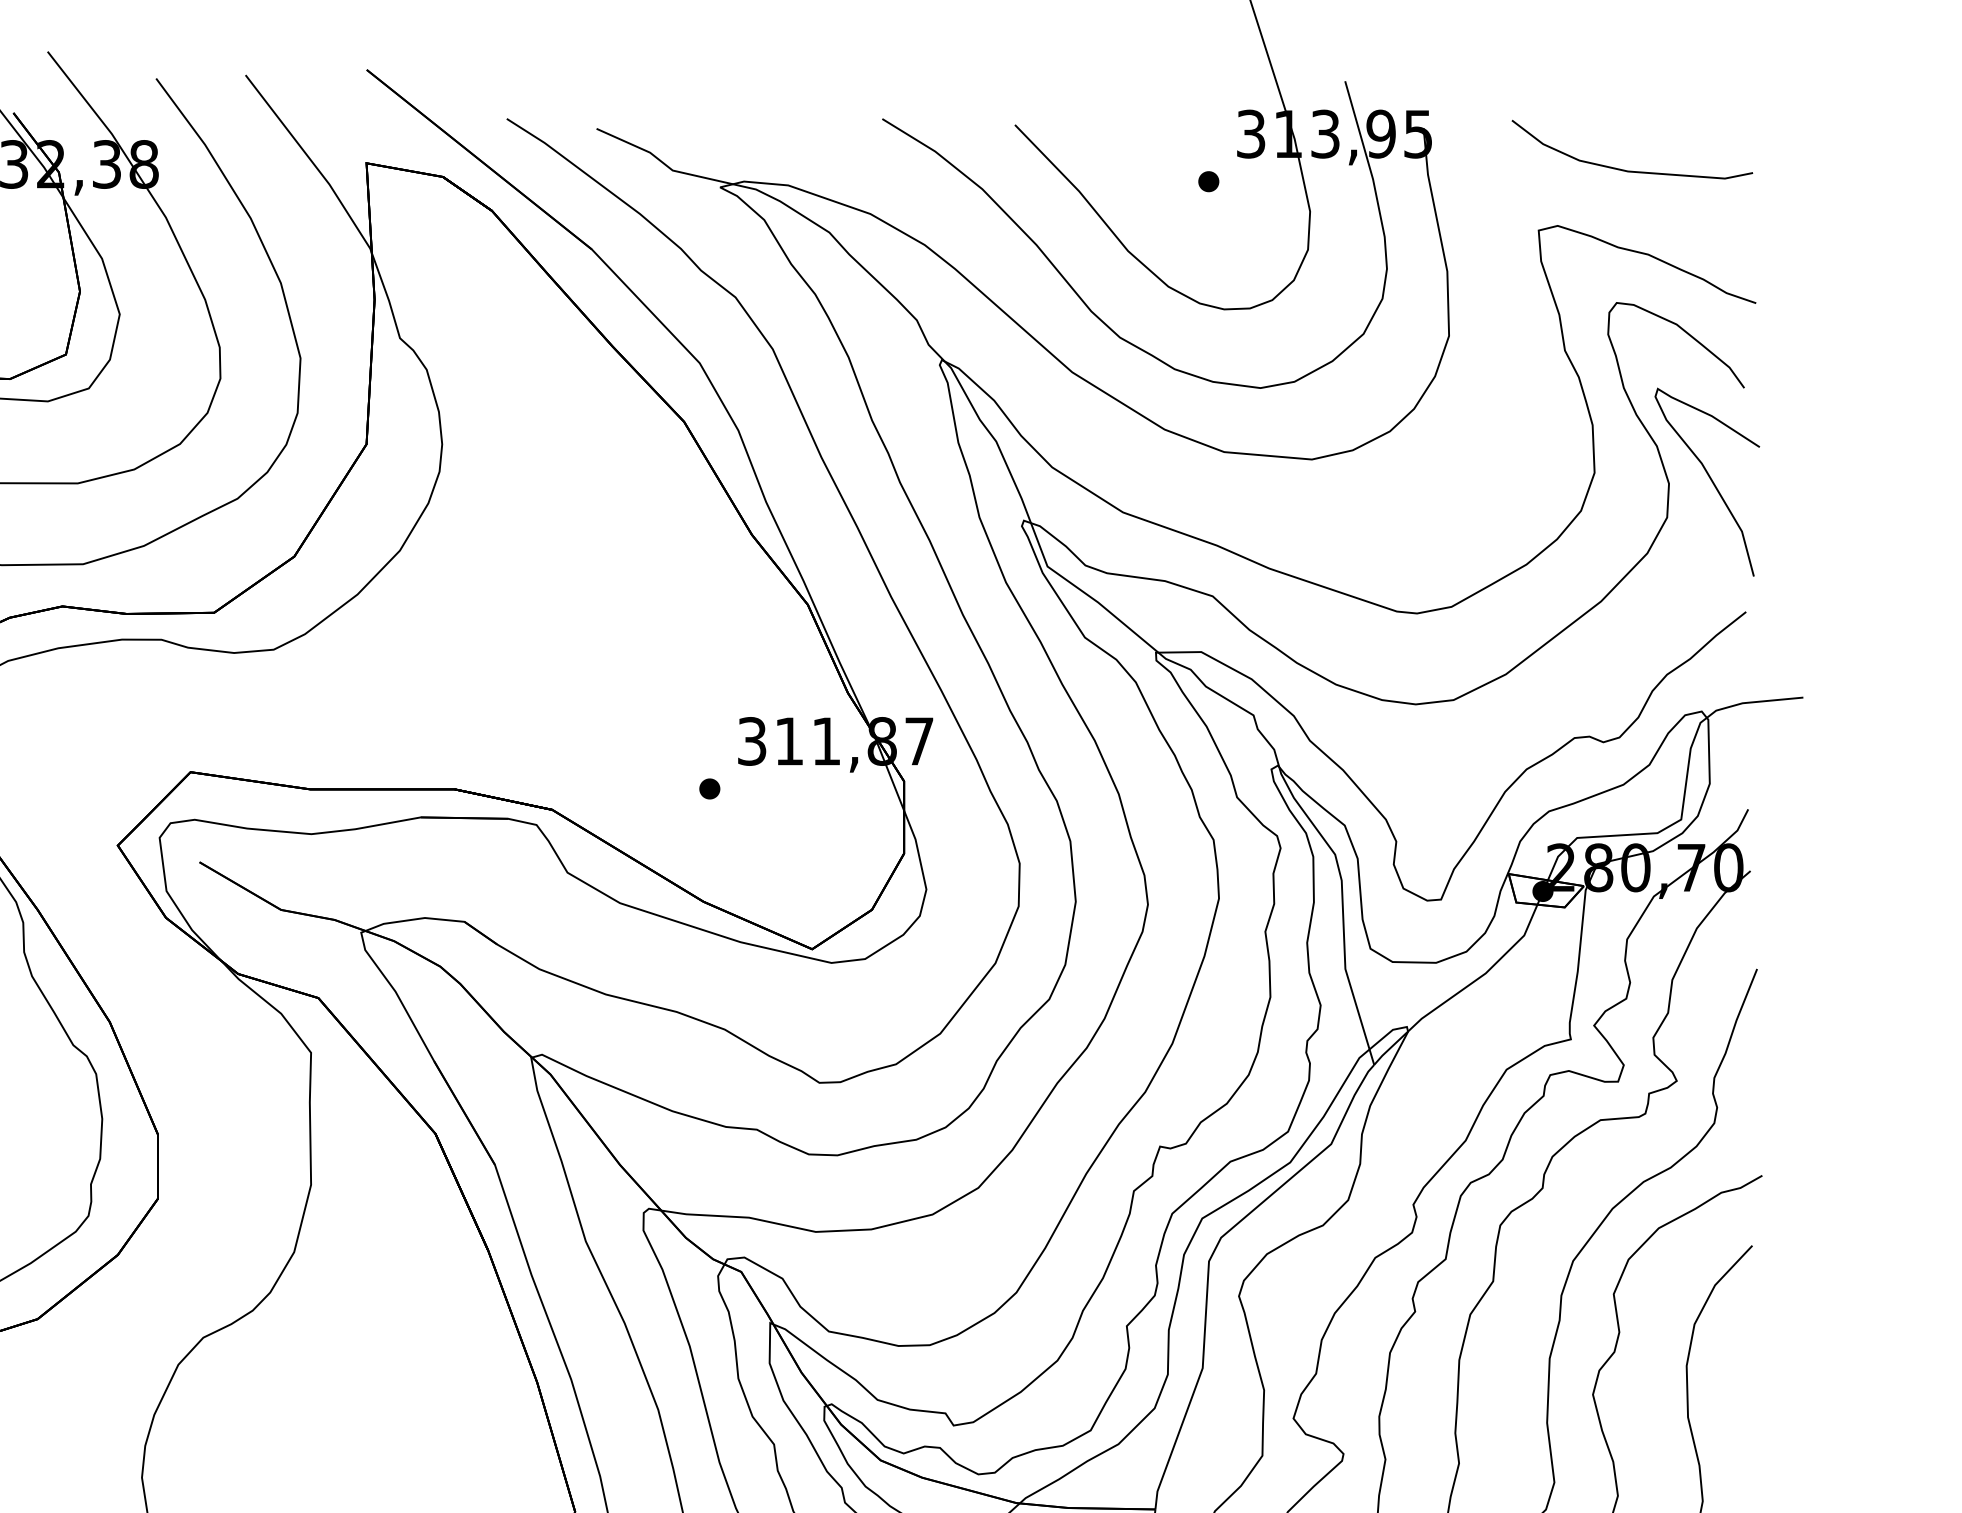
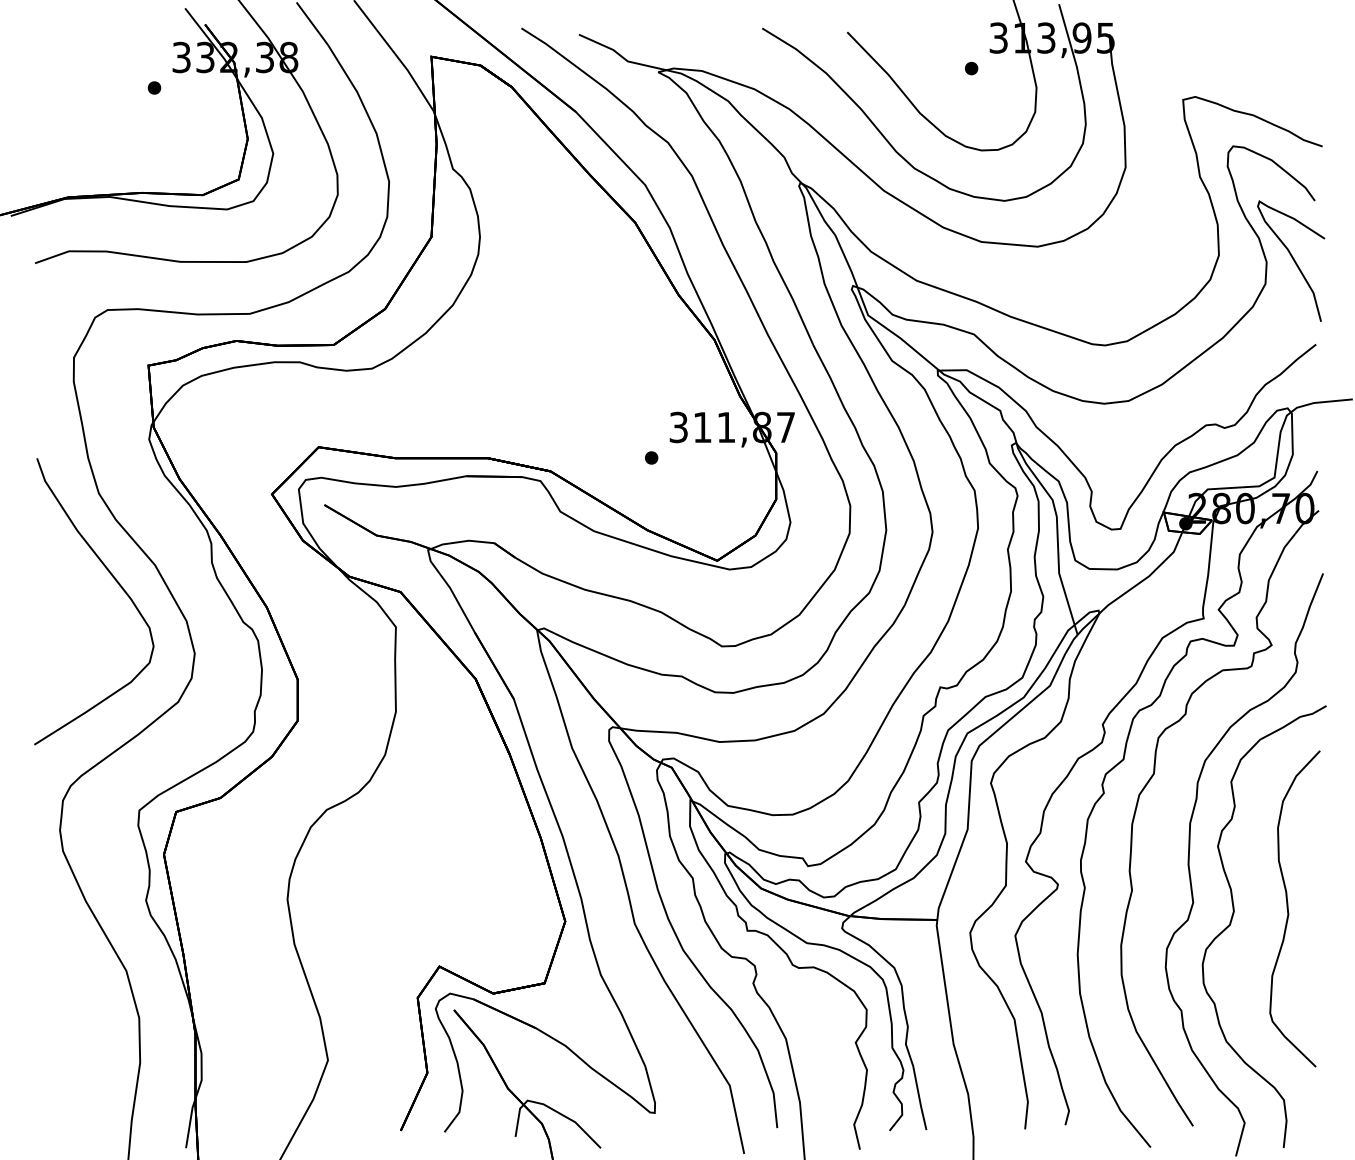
curve: (1626, 169) -> (1239, 60), removed

